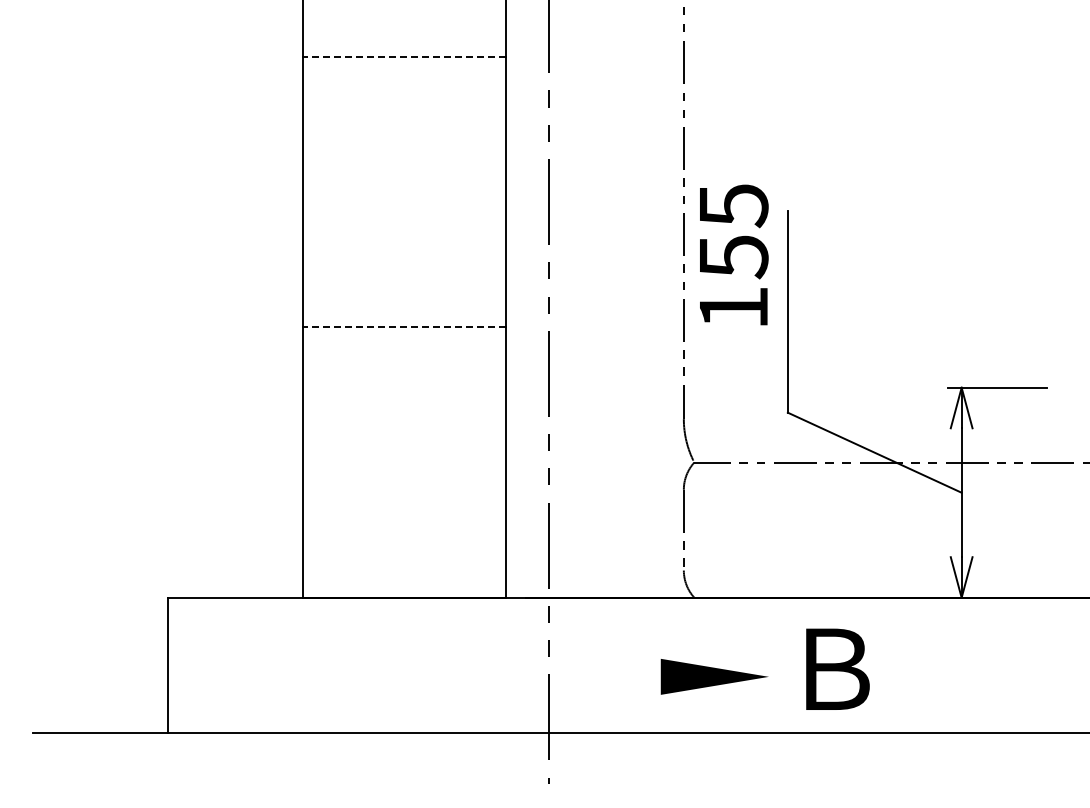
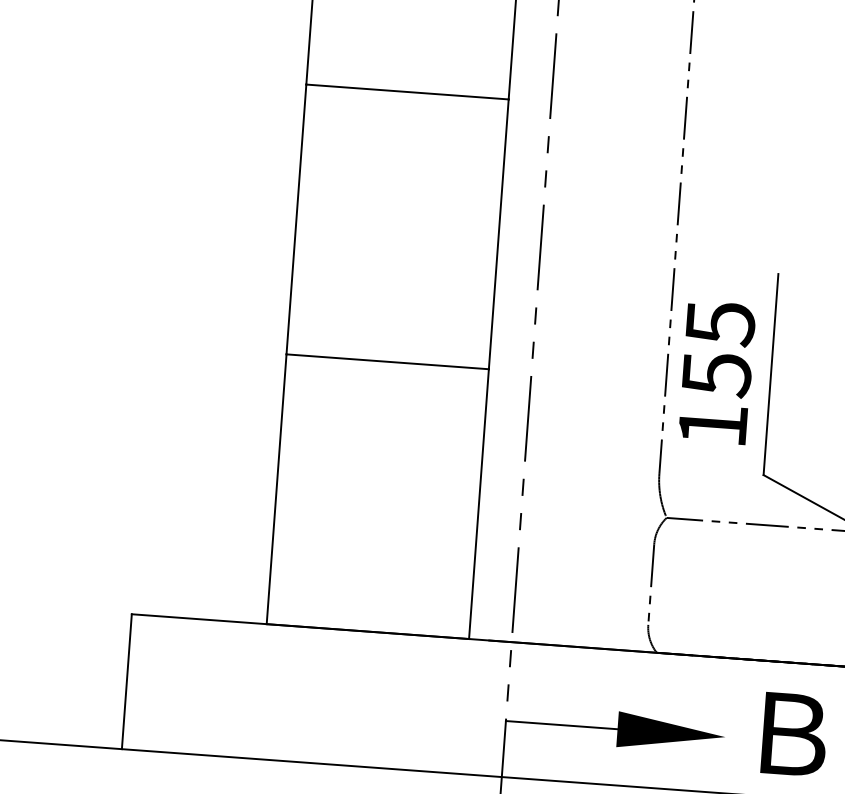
line: (404, 56) -> (407, 91), dashed -> solid
text: (734, 254) -> (717, 372), moved
line: (404, 327) -> (387, 362), dashed -> solid
line: (604, 676) -> (561, 724), added

